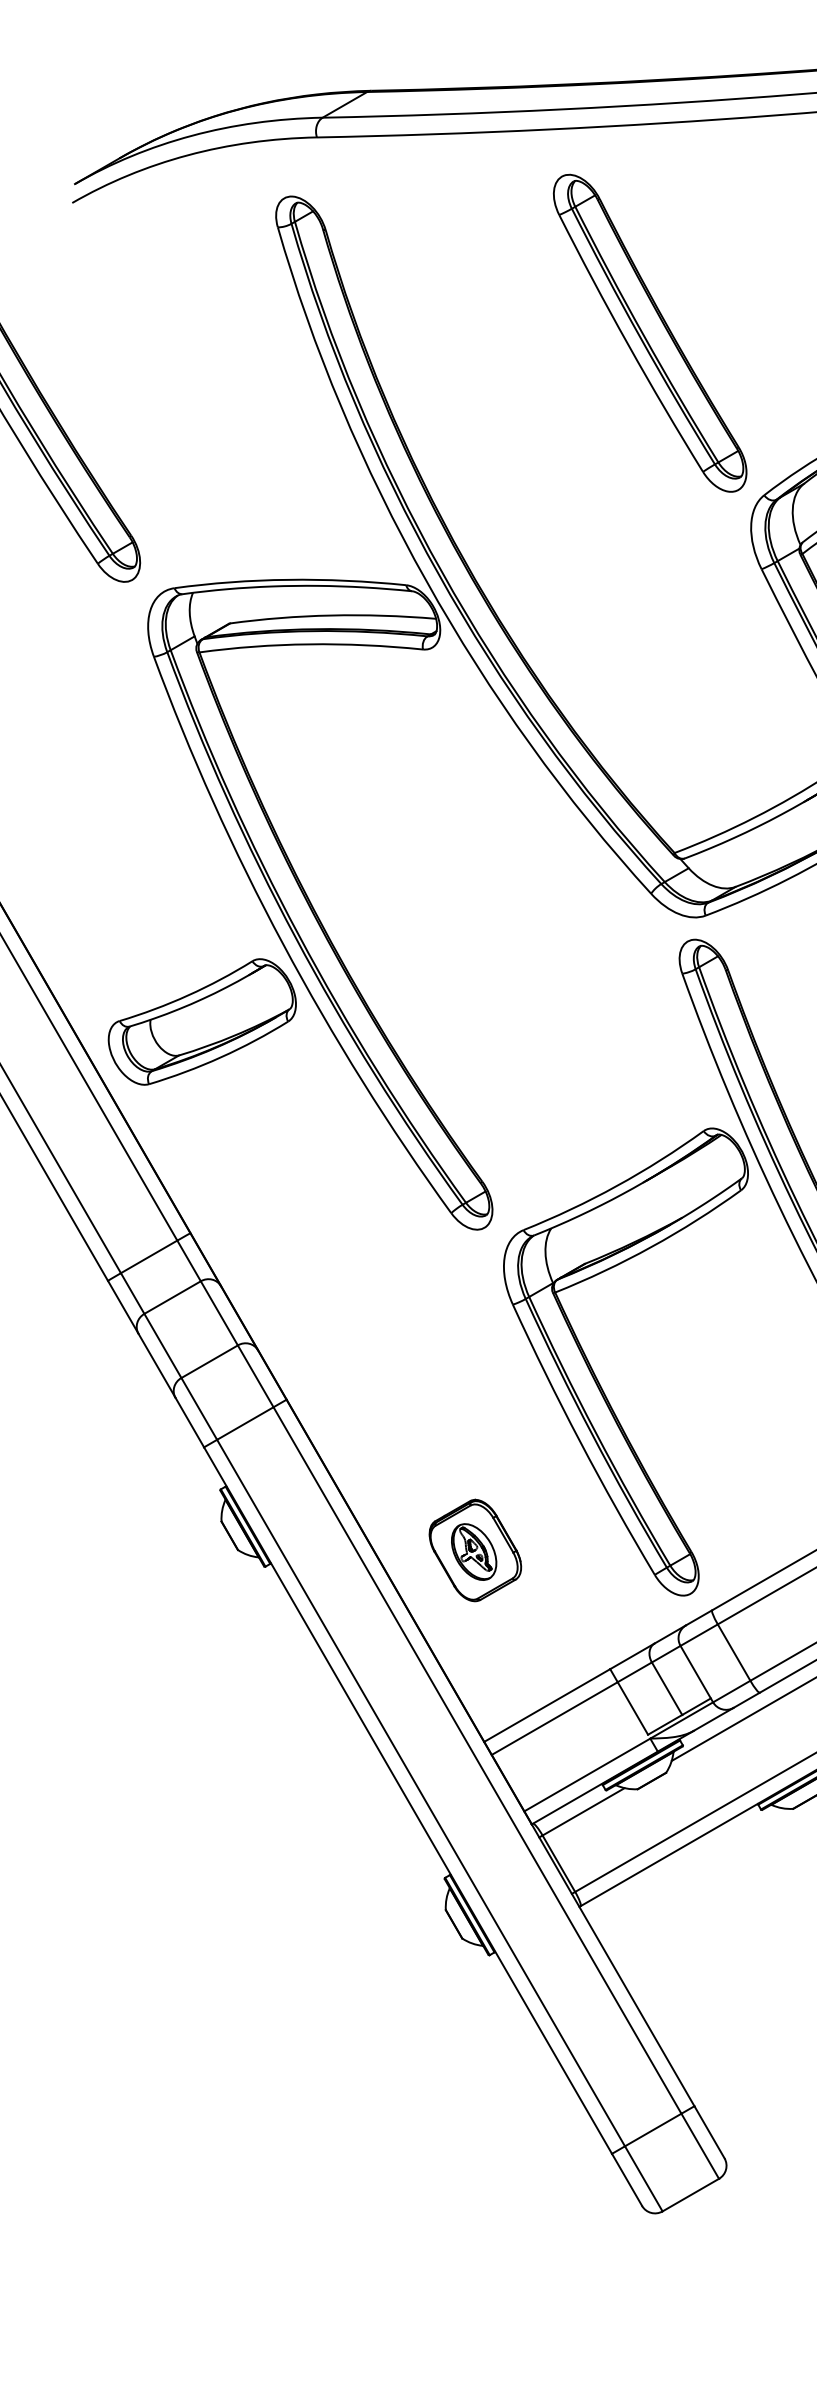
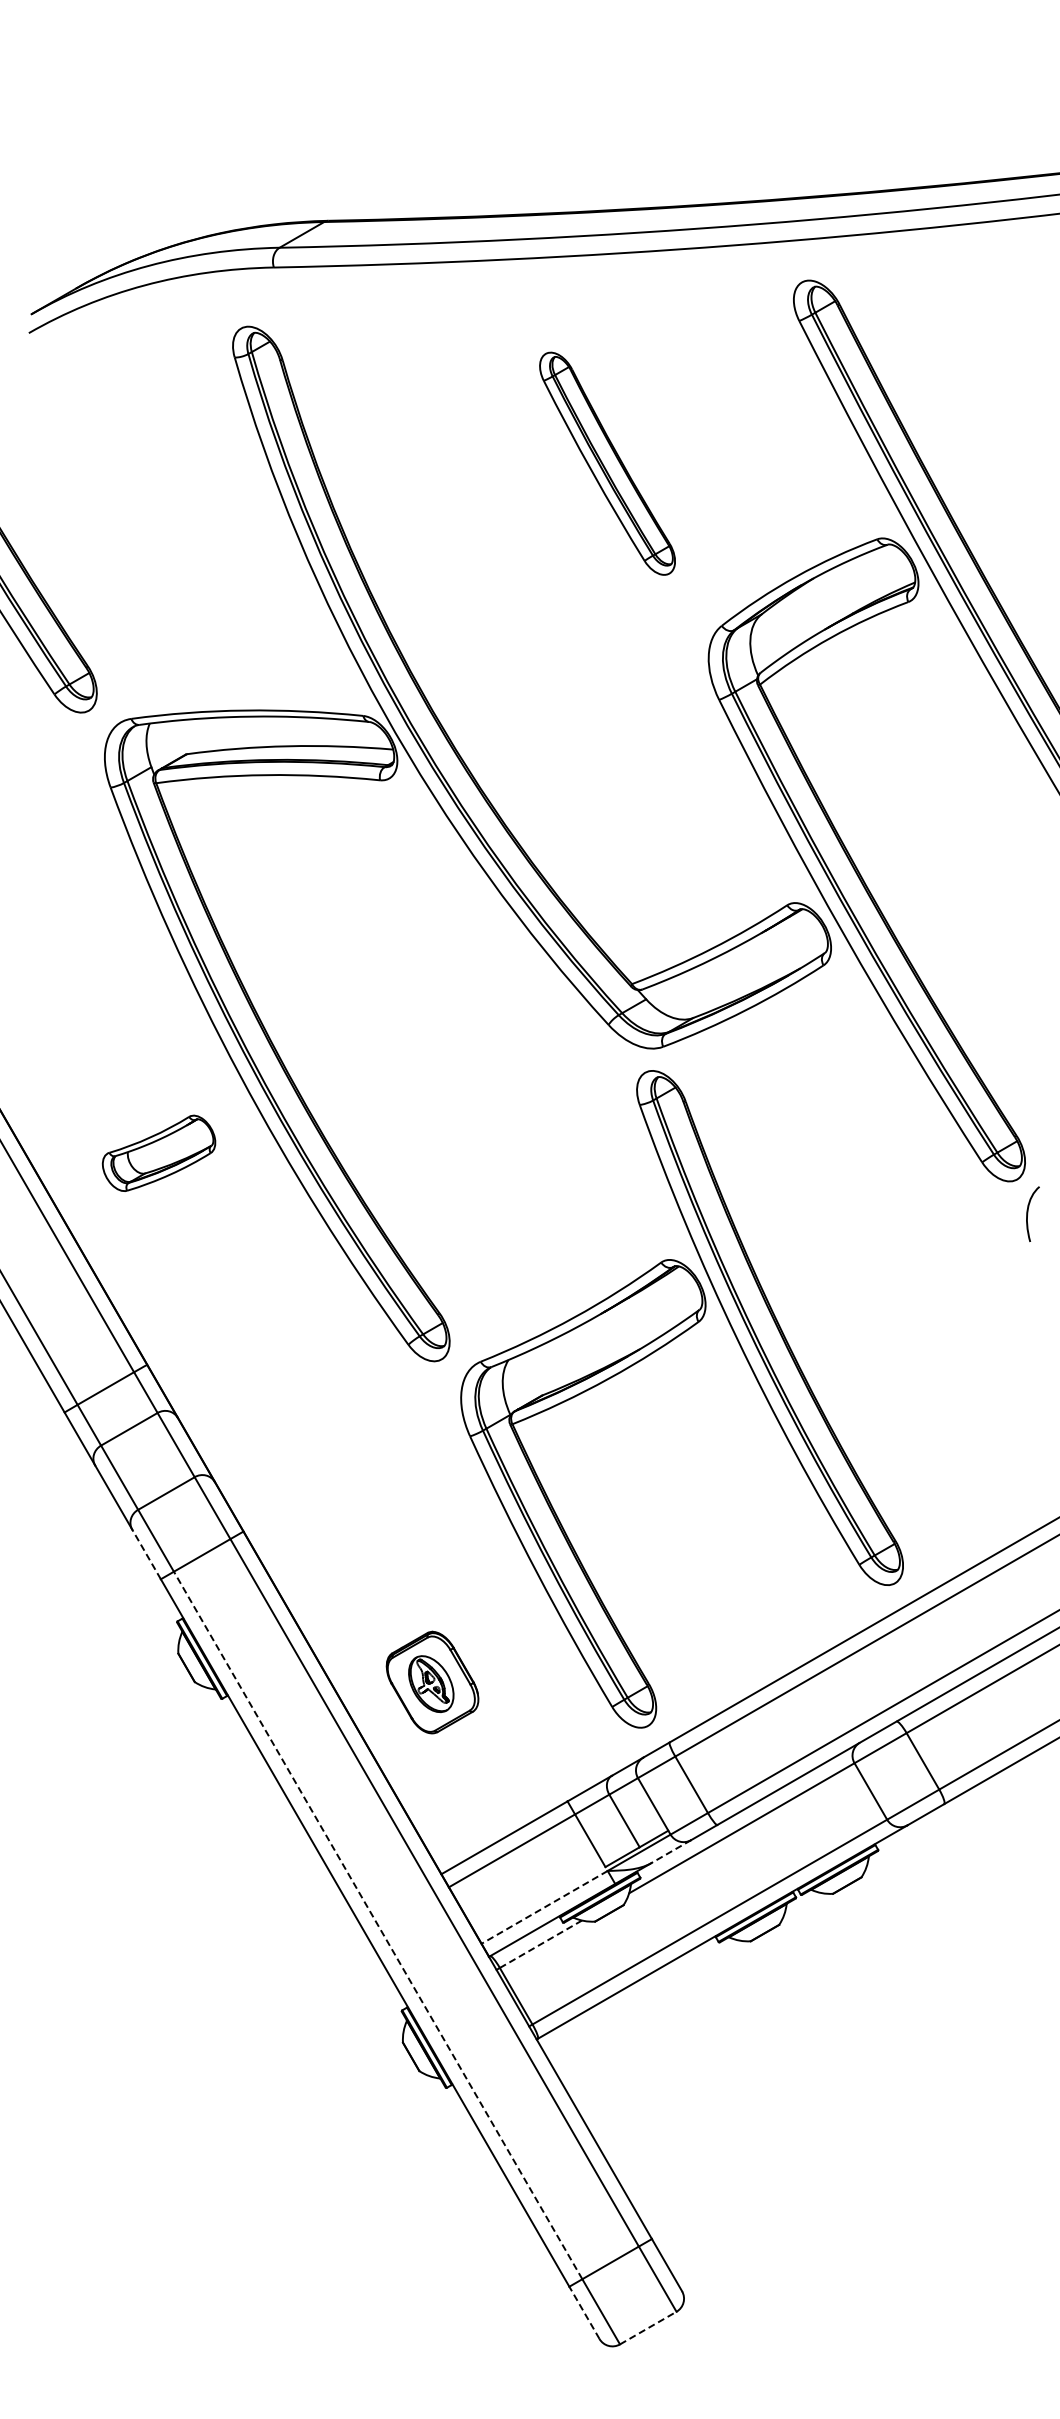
part: (650, 333) -> (607, 463), size x0.7
part: (201, 1022) -> (158, 1153), size x0.6
line: (189, 1422) -> (146, 1554), solid -> dashed
line: (713, 1719) -> (670, 1851), solid -> dashed
line: (587, 1775) -> (544, 1907), solid -> dashed
line: (420, 1793) -> (377, 1925), solid -> dashed
line: (584, 1812) -> (541, 1944), solid -> dashed
line: (627, 2179) -> (584, 2312), solid -> dashed
line: (691, 2195) -> (648, 2328), solid -> dashed

